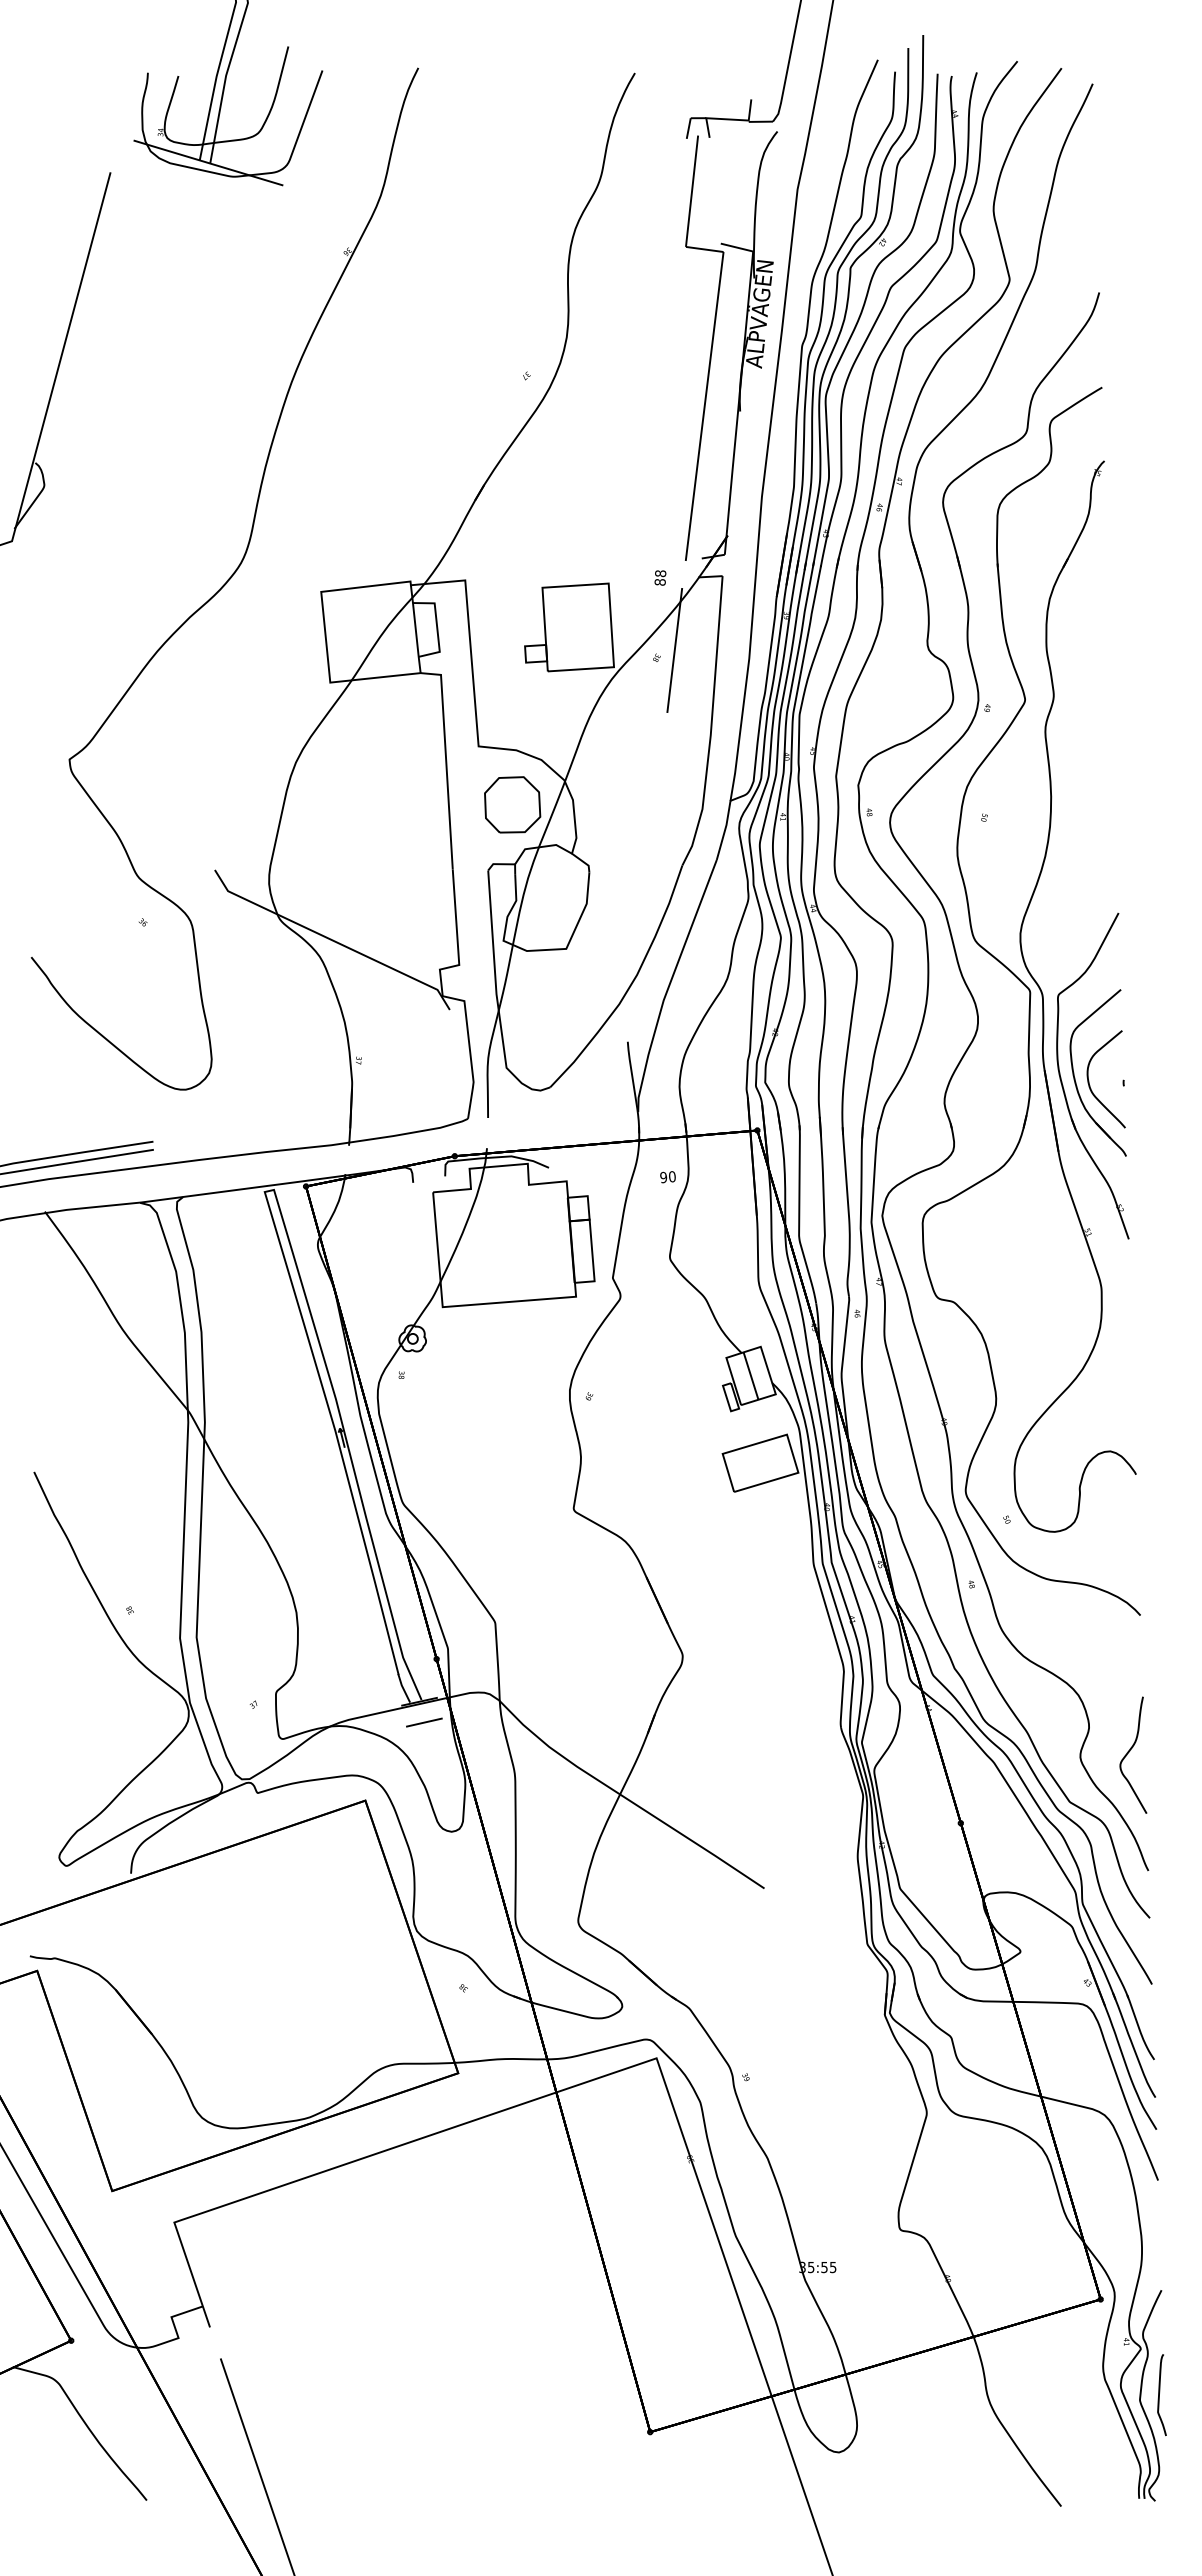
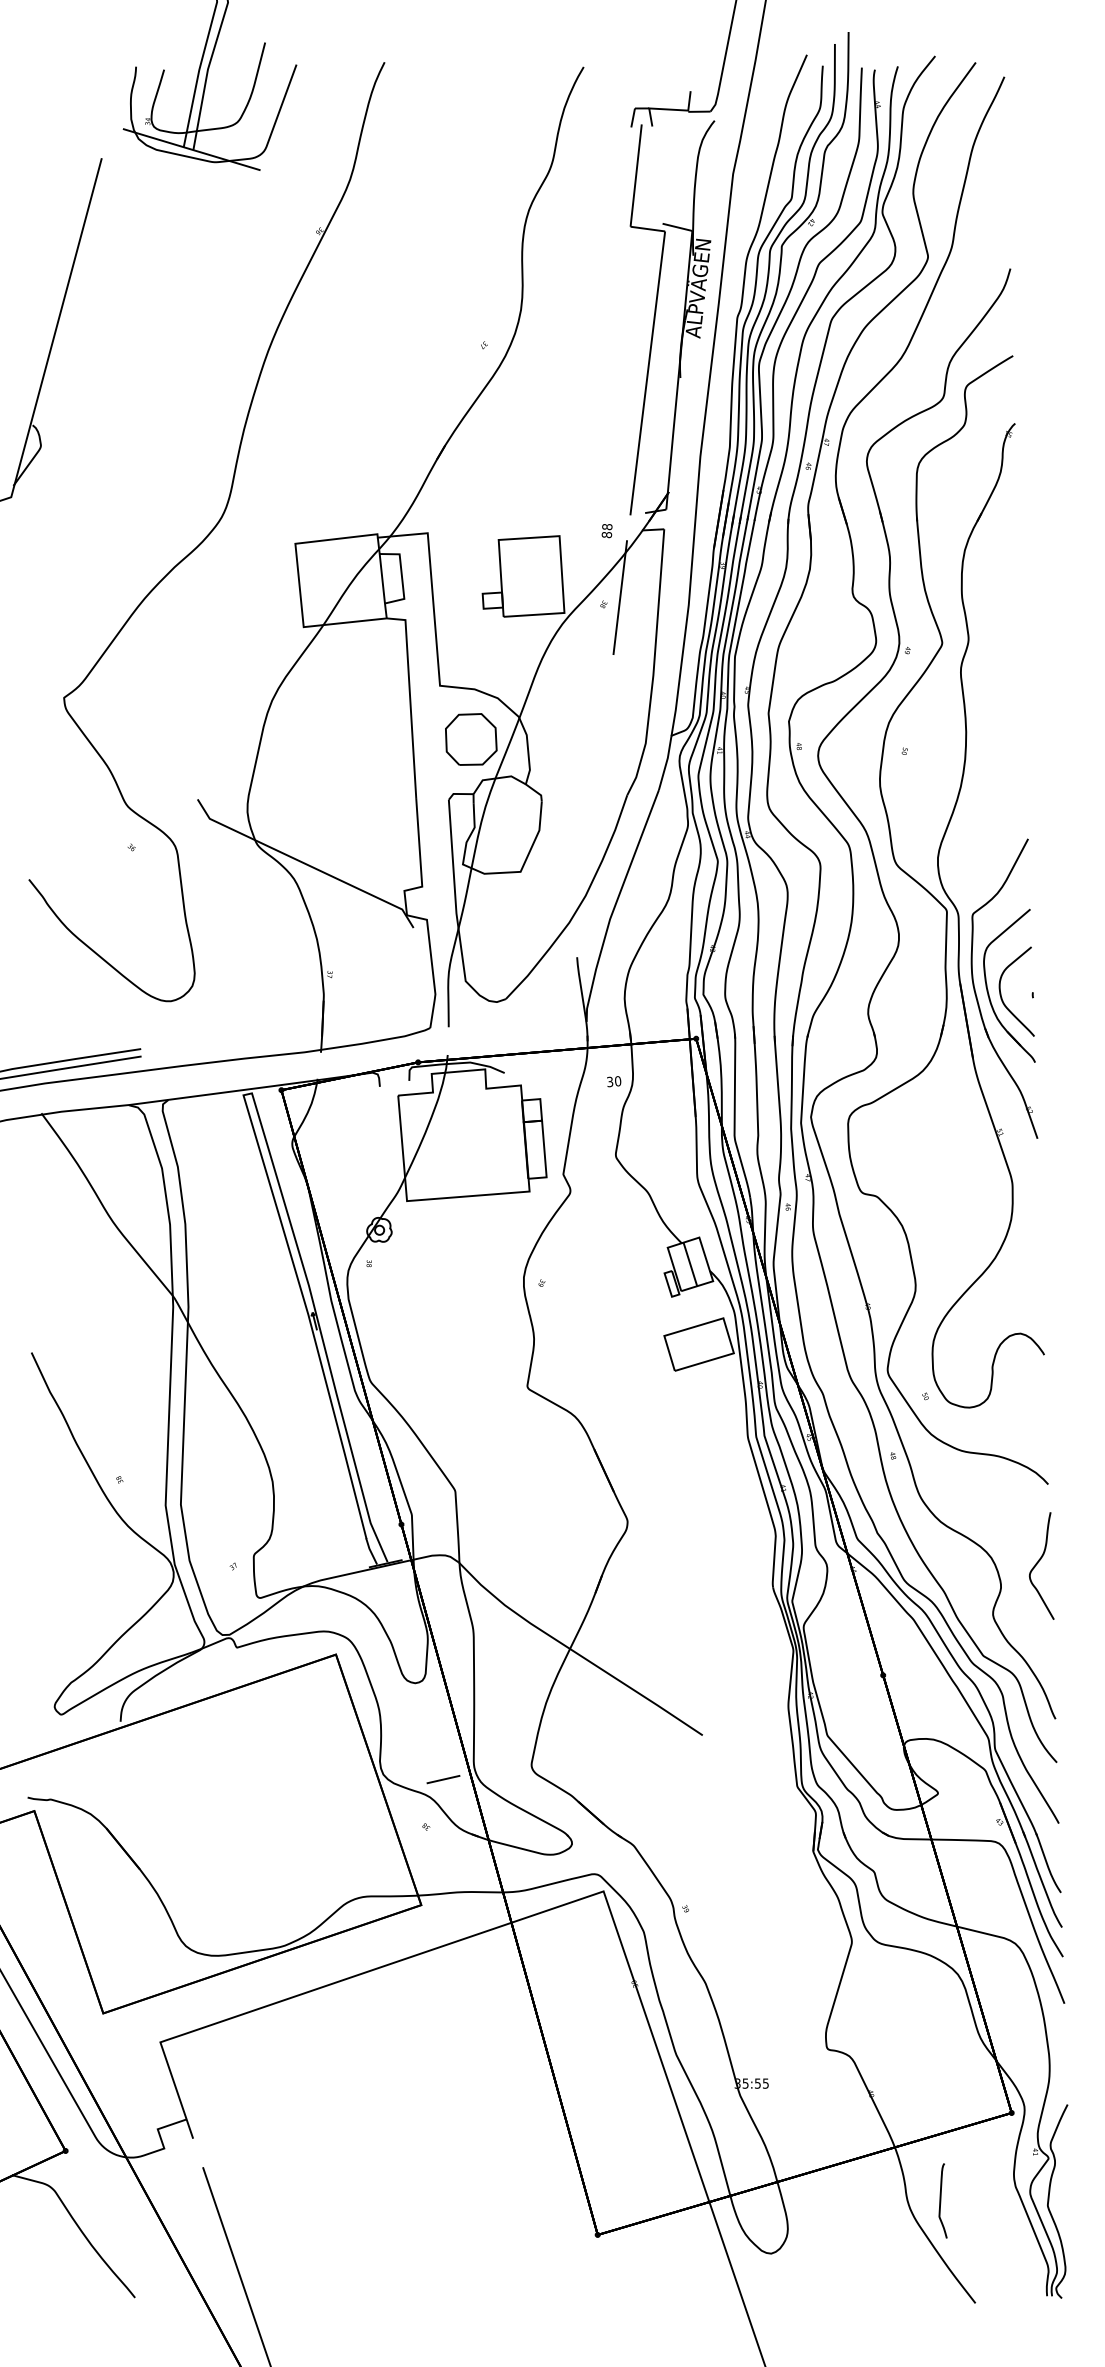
text: (663, 1177) -> (609, 1081), 90 -> 30
line: (424, 1722) -> (443, 1779), moved
curve: (1130, 1751) -> (1039, 1562), moved
curve: (1159, 2395) -> (940, 2201), moved

